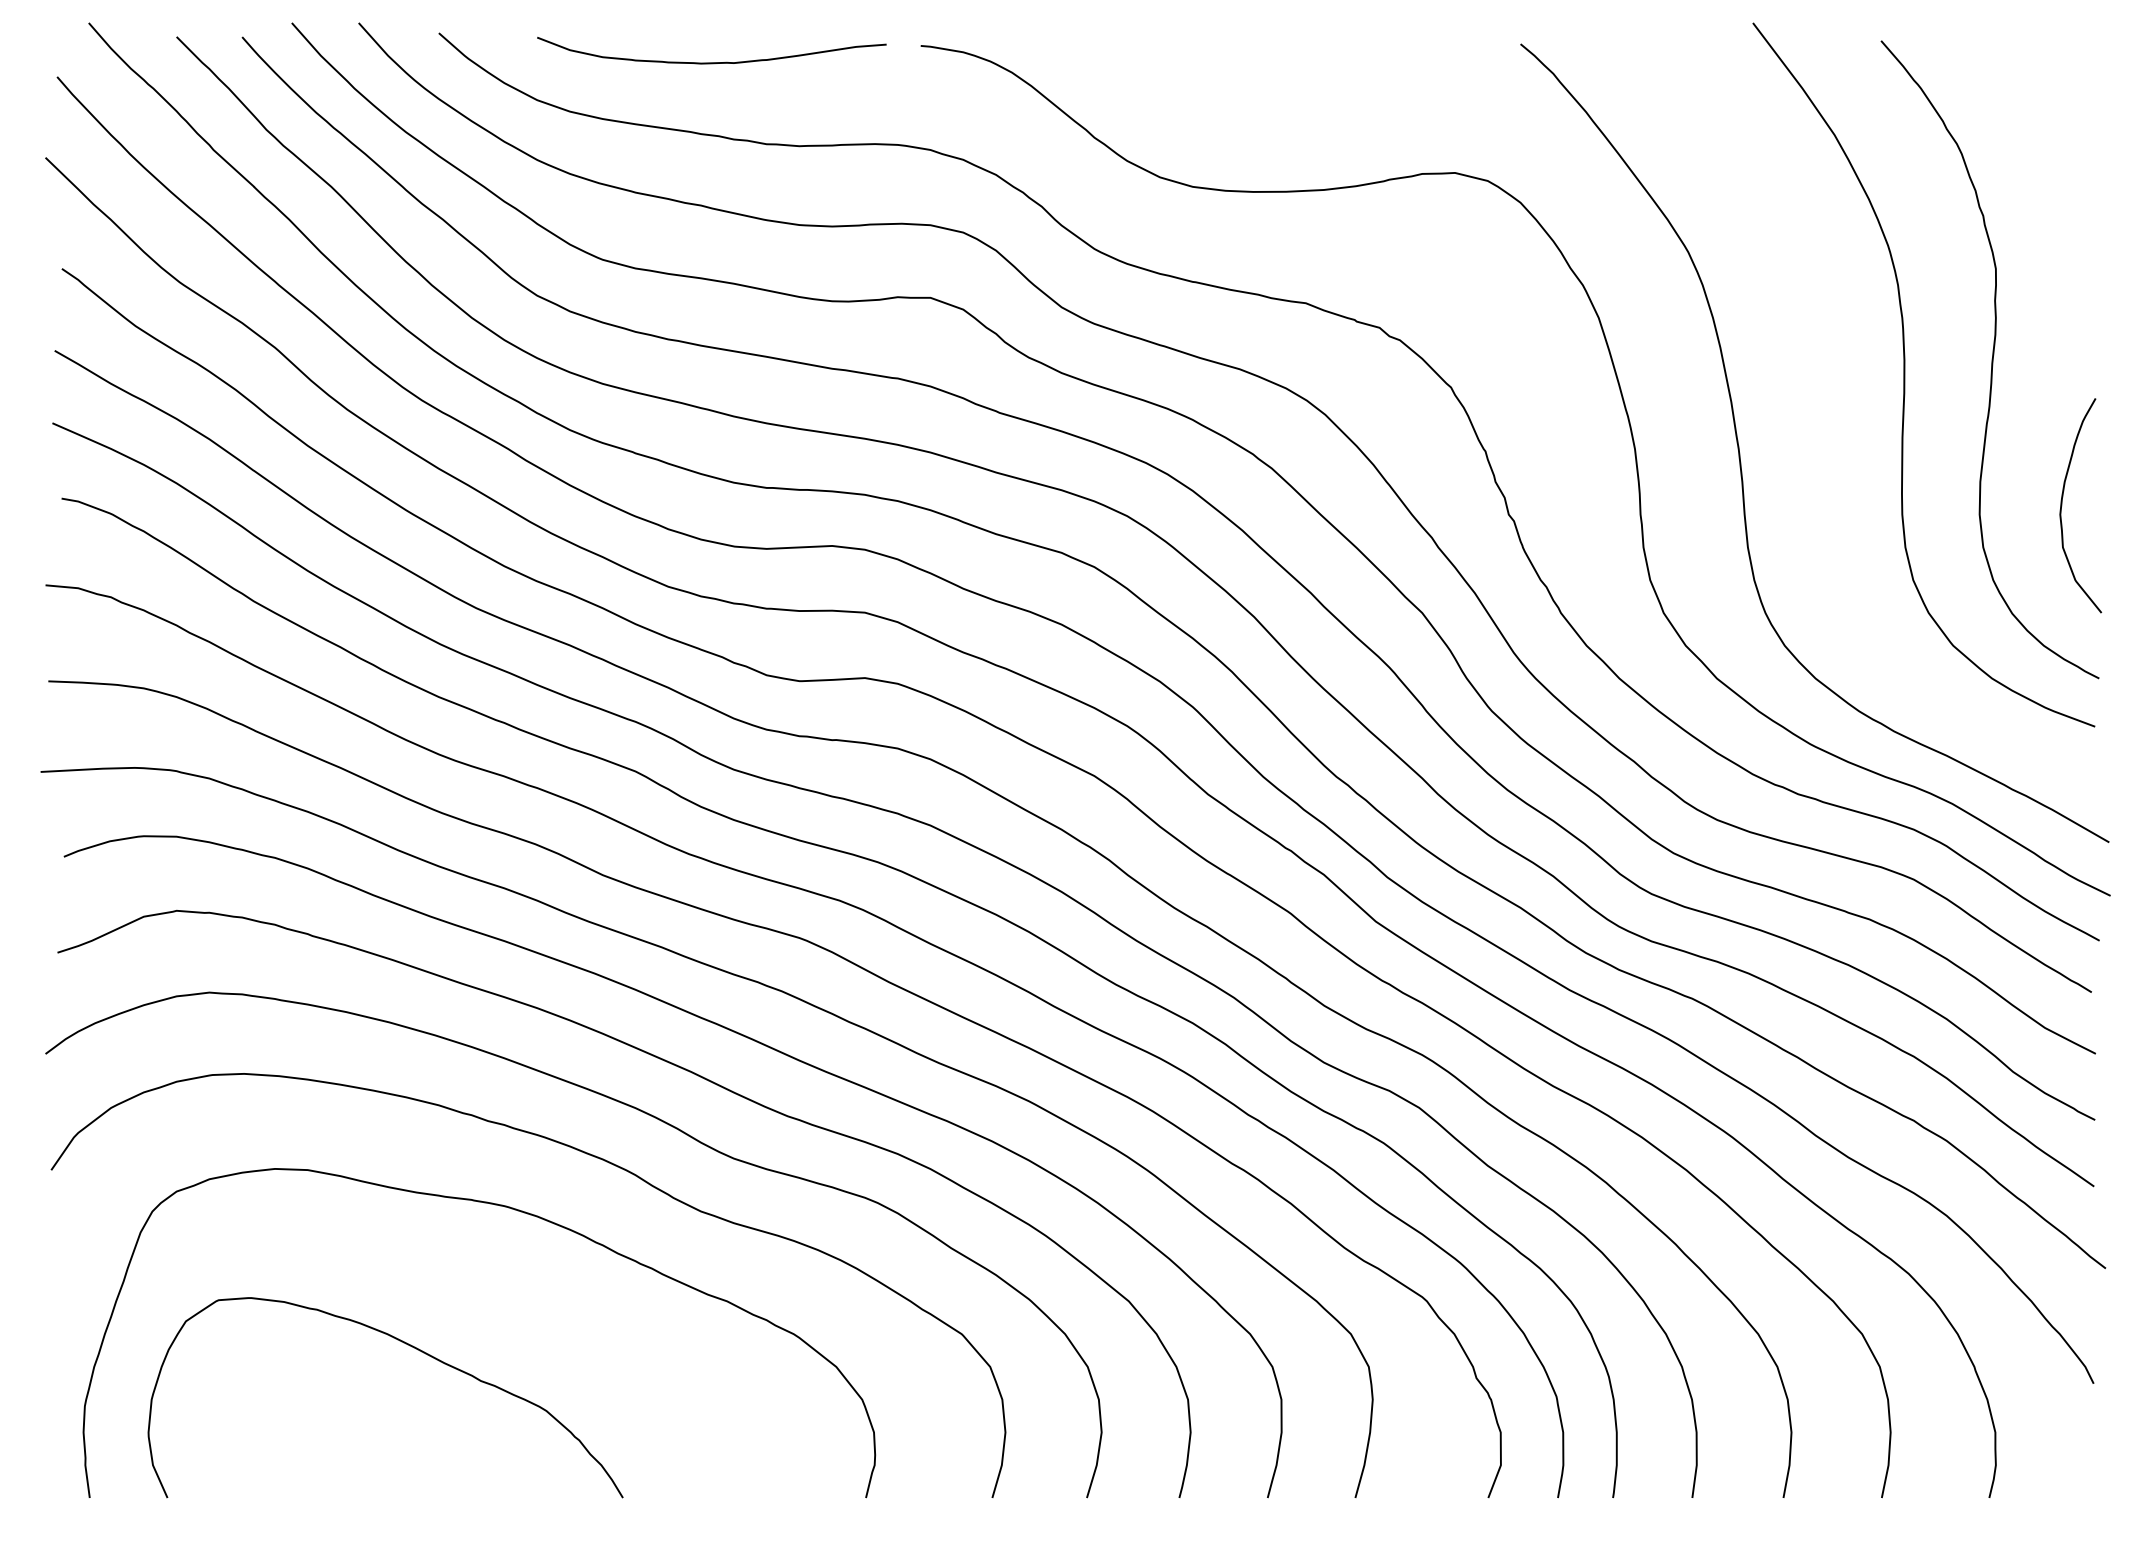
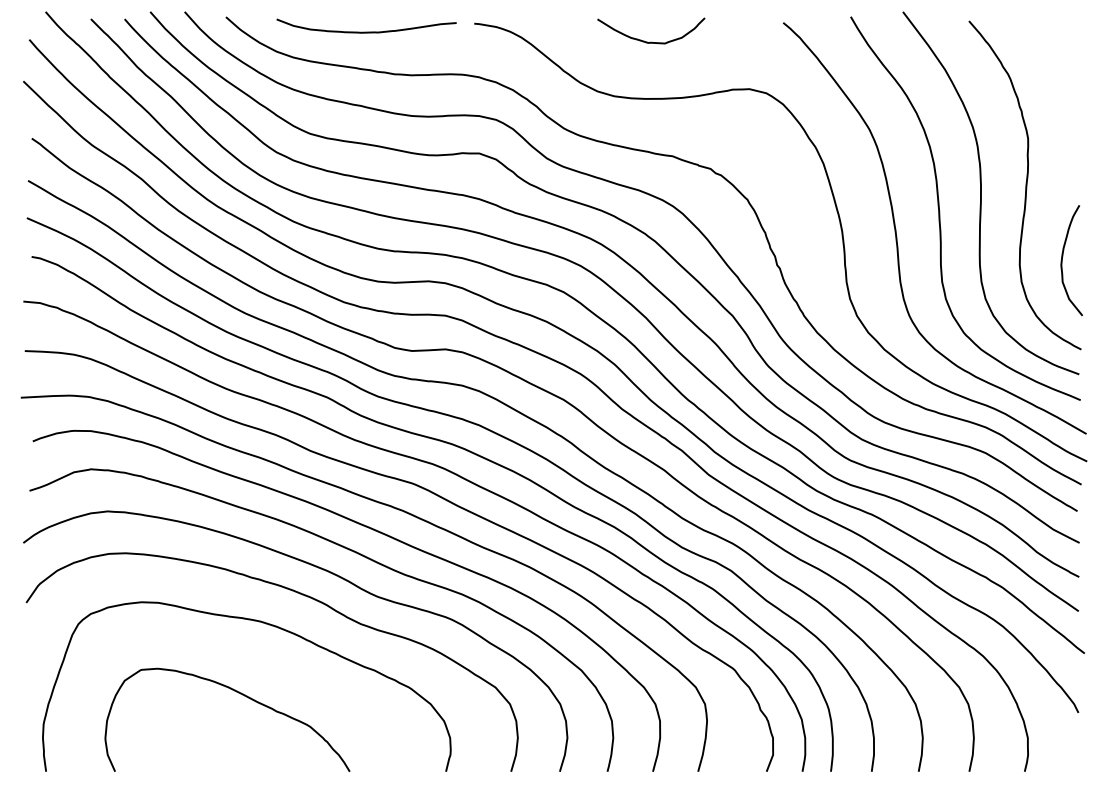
curve: (1264, 80) -> (651, 41), added
curve: (1825, 410) -> (940, 211), added
curve: (410, 1348) -> (240, 694), moved

